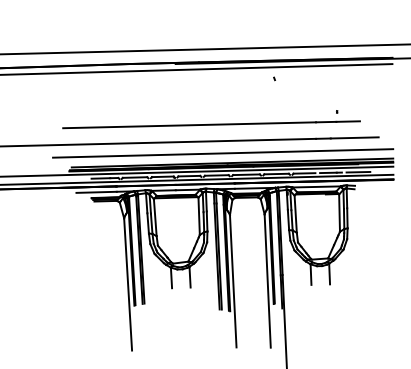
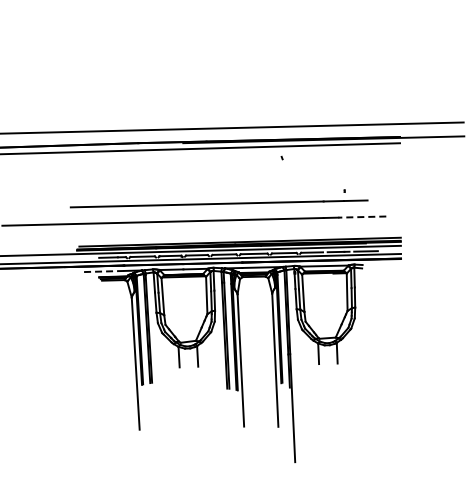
line: (354, 138) -> (362, 217), solid -> dashed
line: (222, 153) -> (230, 232), removed
line: (96, 192) -> (104, 271), solid -> dashed

